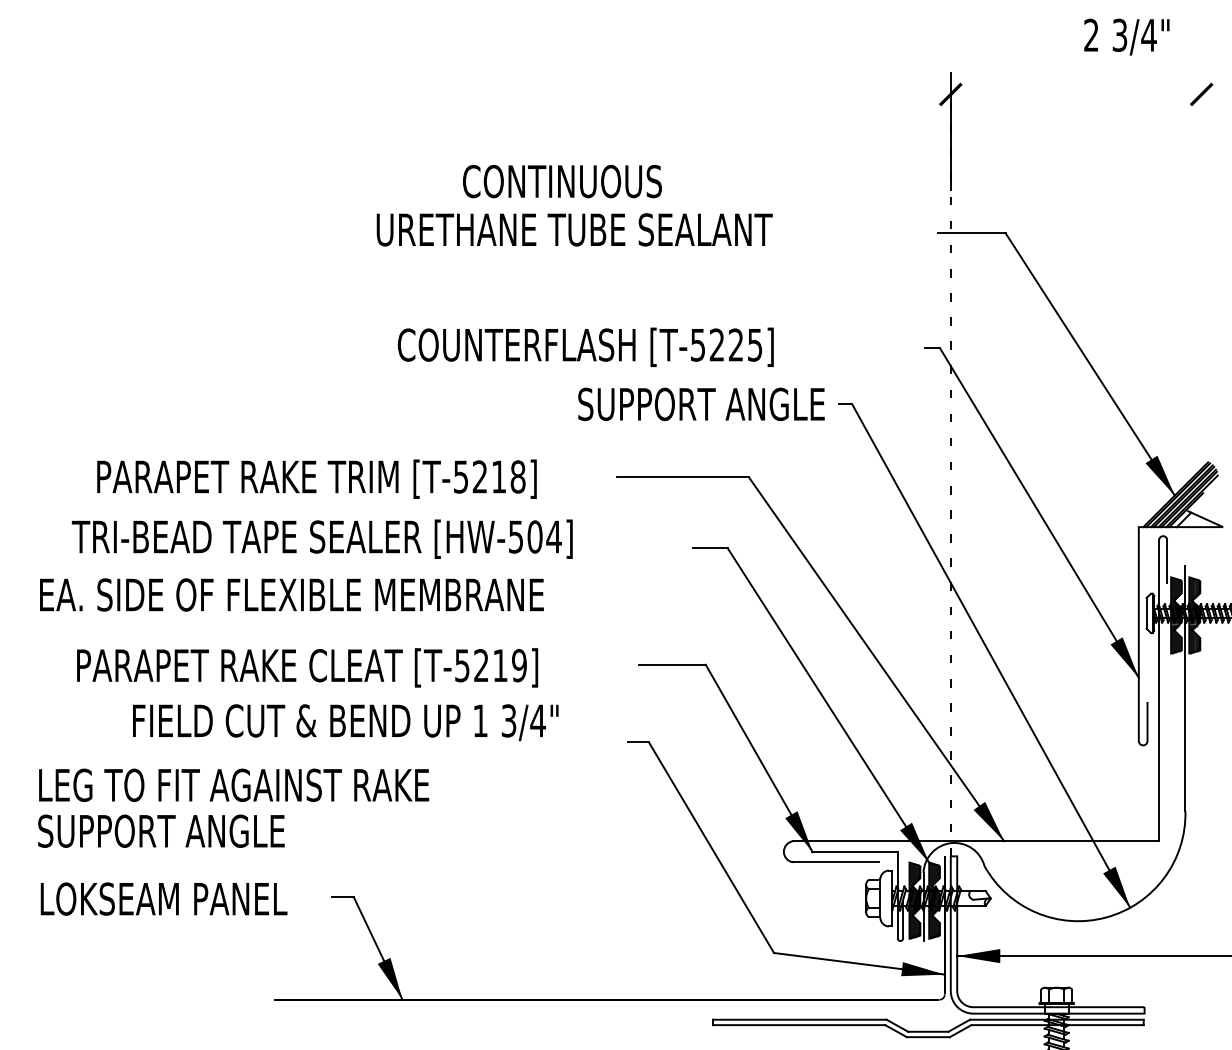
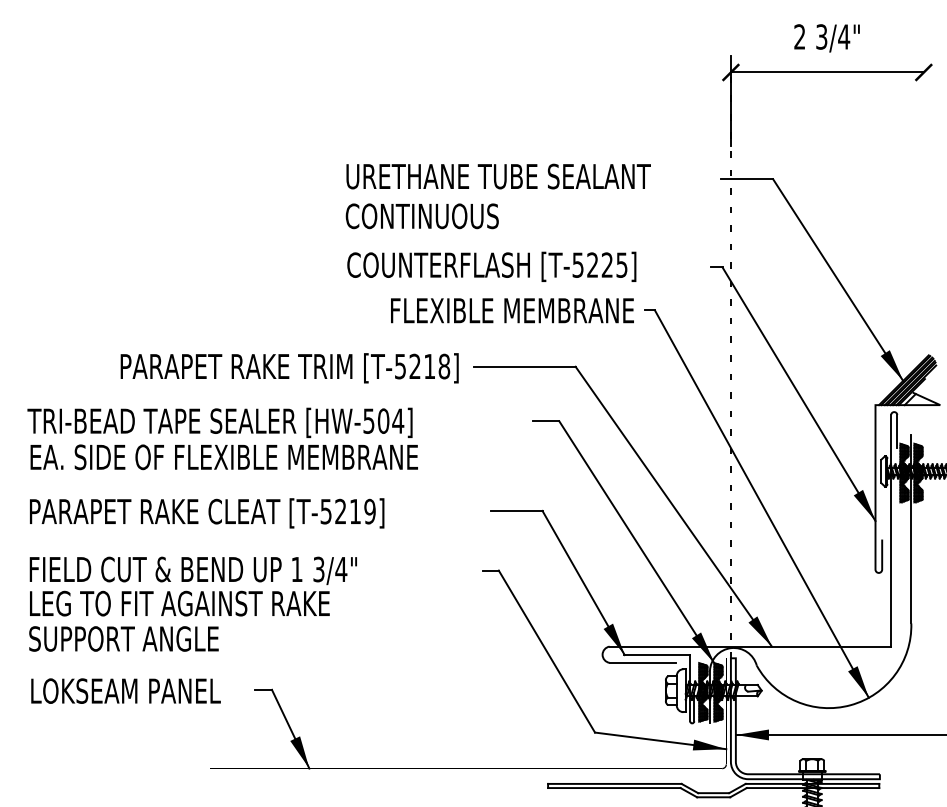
text: (1126, 36) -> (826, 37), moved
line: (1075, 94) -> (826, 72), added
text: (562, 181) -> (422, 216), moved
text: (574, 229) -> (498, 176), moved
text: (585, 346) -> (491, 266), moved
text: (657, 404) -> (505, 310), SUPPORT ANGLE -> FLEXIBLE MEMBRANE
text: (316, 478) -> (289, 367), moved
text: (321, 538) -> (219, 422), moved
text: (307, 667) -> (207, 513), moved
text: (345, 722) -> (193, 570), moved

